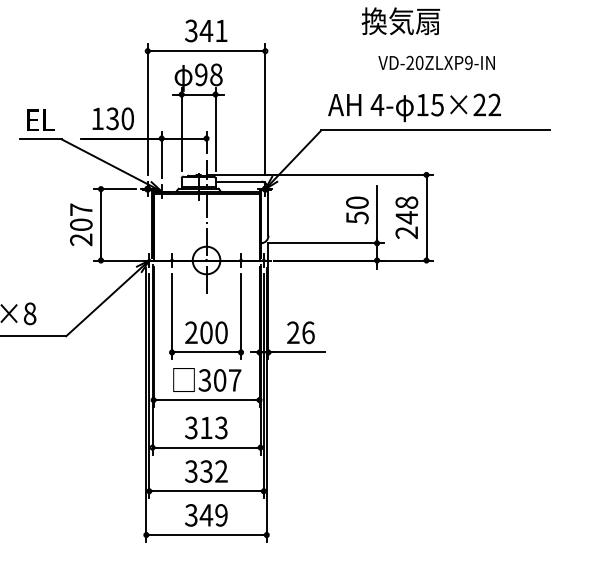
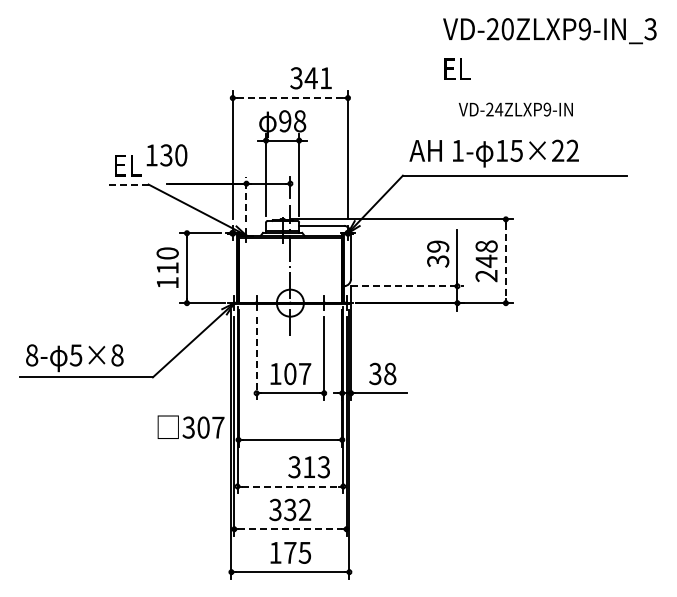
text: (400, 20) -> (480, 68), 換気扇 -> EL
text: (205, 31) -> (310, 78), moved
line: (206, 51) -> (290, 98), solid -> dashed
text: (419, 62) -> (499, 109), VD-20ZLXP9-IN -> VD-24ZLXP9-IN
text: (377, 104) -> (457, 150), 4- -> 1-
text: (112, 118) -> (166, 155), moved
line: (41, 139) -> (128, 184), solid -> dashed
line: (161, 154) -> (246, 199), solid -> dashed
text: (357, 209) -> (438, 253), 50 -> 39
line: (426, 217) -> (505, 261), solid -> dashed
text: (81, 225) -> (167, 268), 207 -> 110
line: (326, 243) -> (407, 286), solid -> dashed
line: (171, 316) -> (256, 358), solid -> dashed
text: (206, 332) -> (290, 373), 200 -> 107
text: (300, 332) -> (382, 373), 26 -> 38
text: (206, 379) -> (190, 426), moved
text: (205, 428) -> (308, 467), moved
line: (206, 447) -> (290, 486), solid -> dashed
line: (206, 491) -> (290, 529), solid -> dashed
text: (206, 515) -> (290, 552), 349 -> 175

